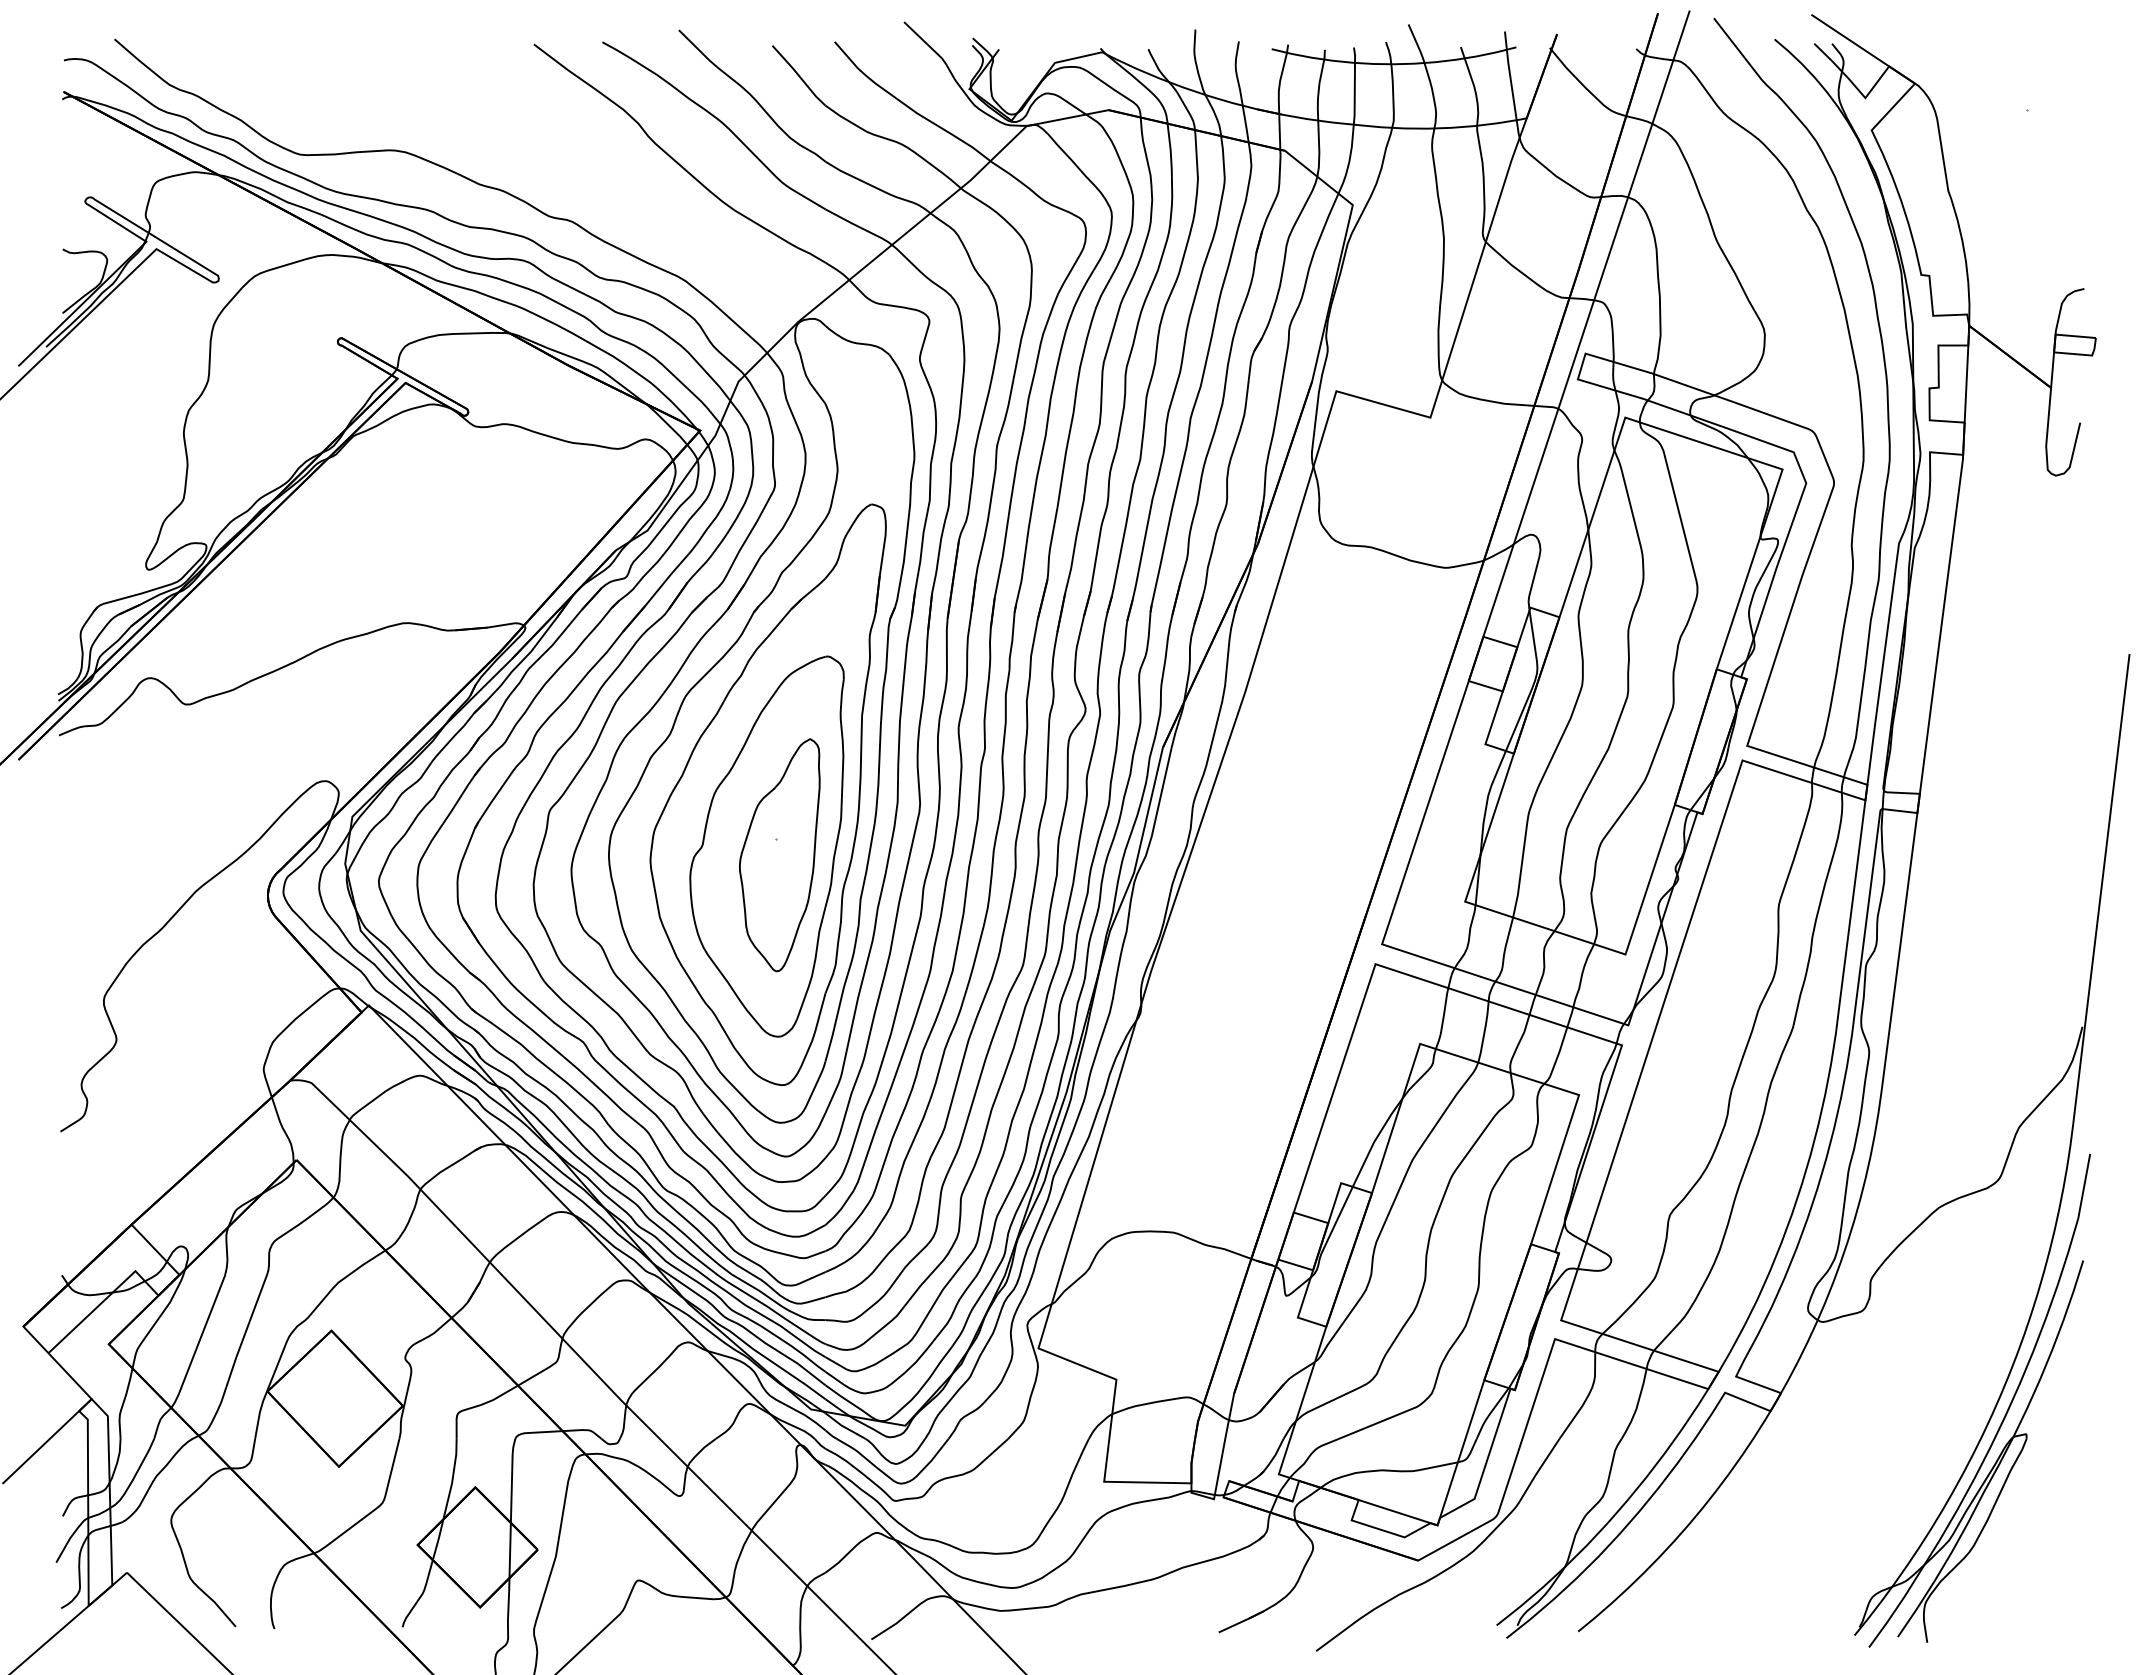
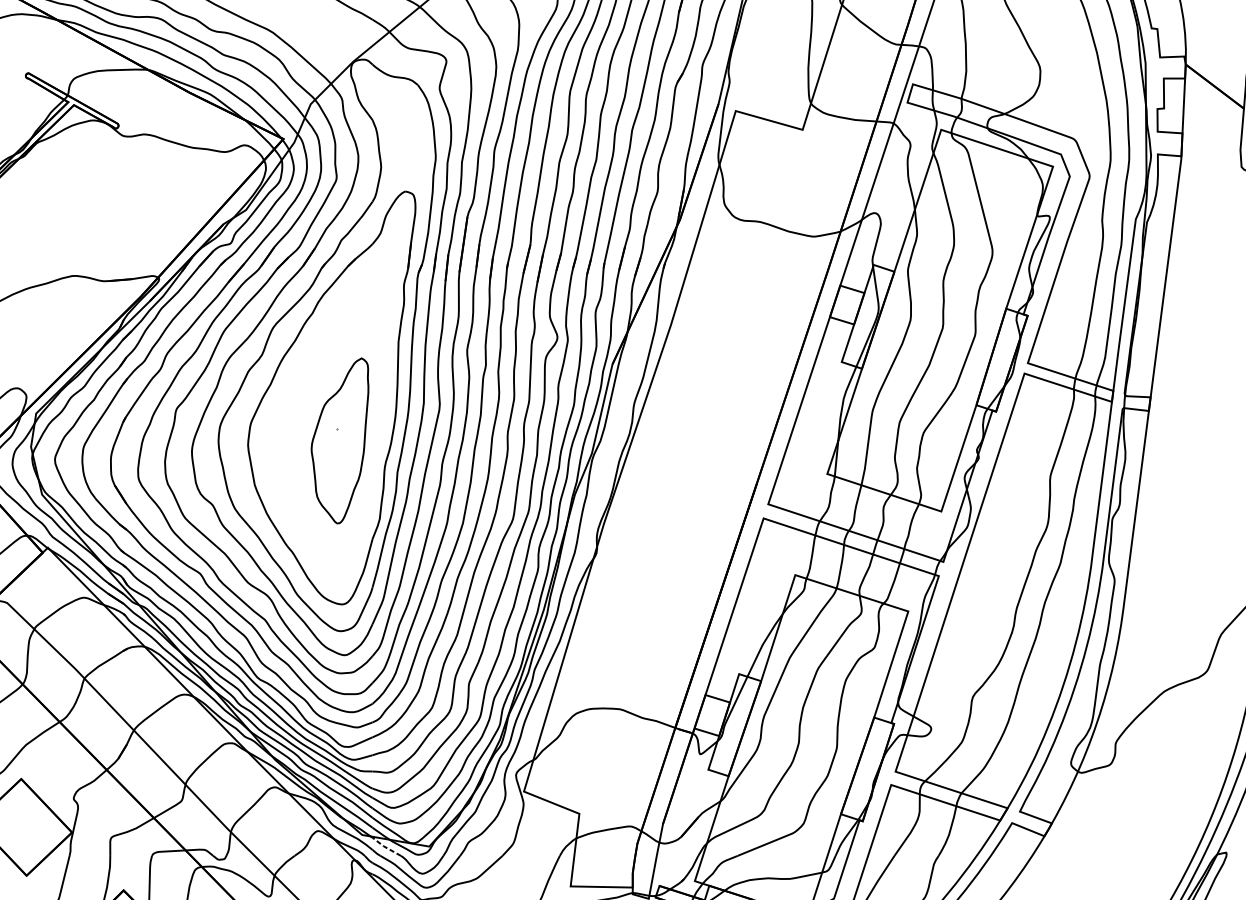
part: (766, 846) -> (330, 434), removed
line: (843, 1426) -> (385, 847), solid -> dashed

